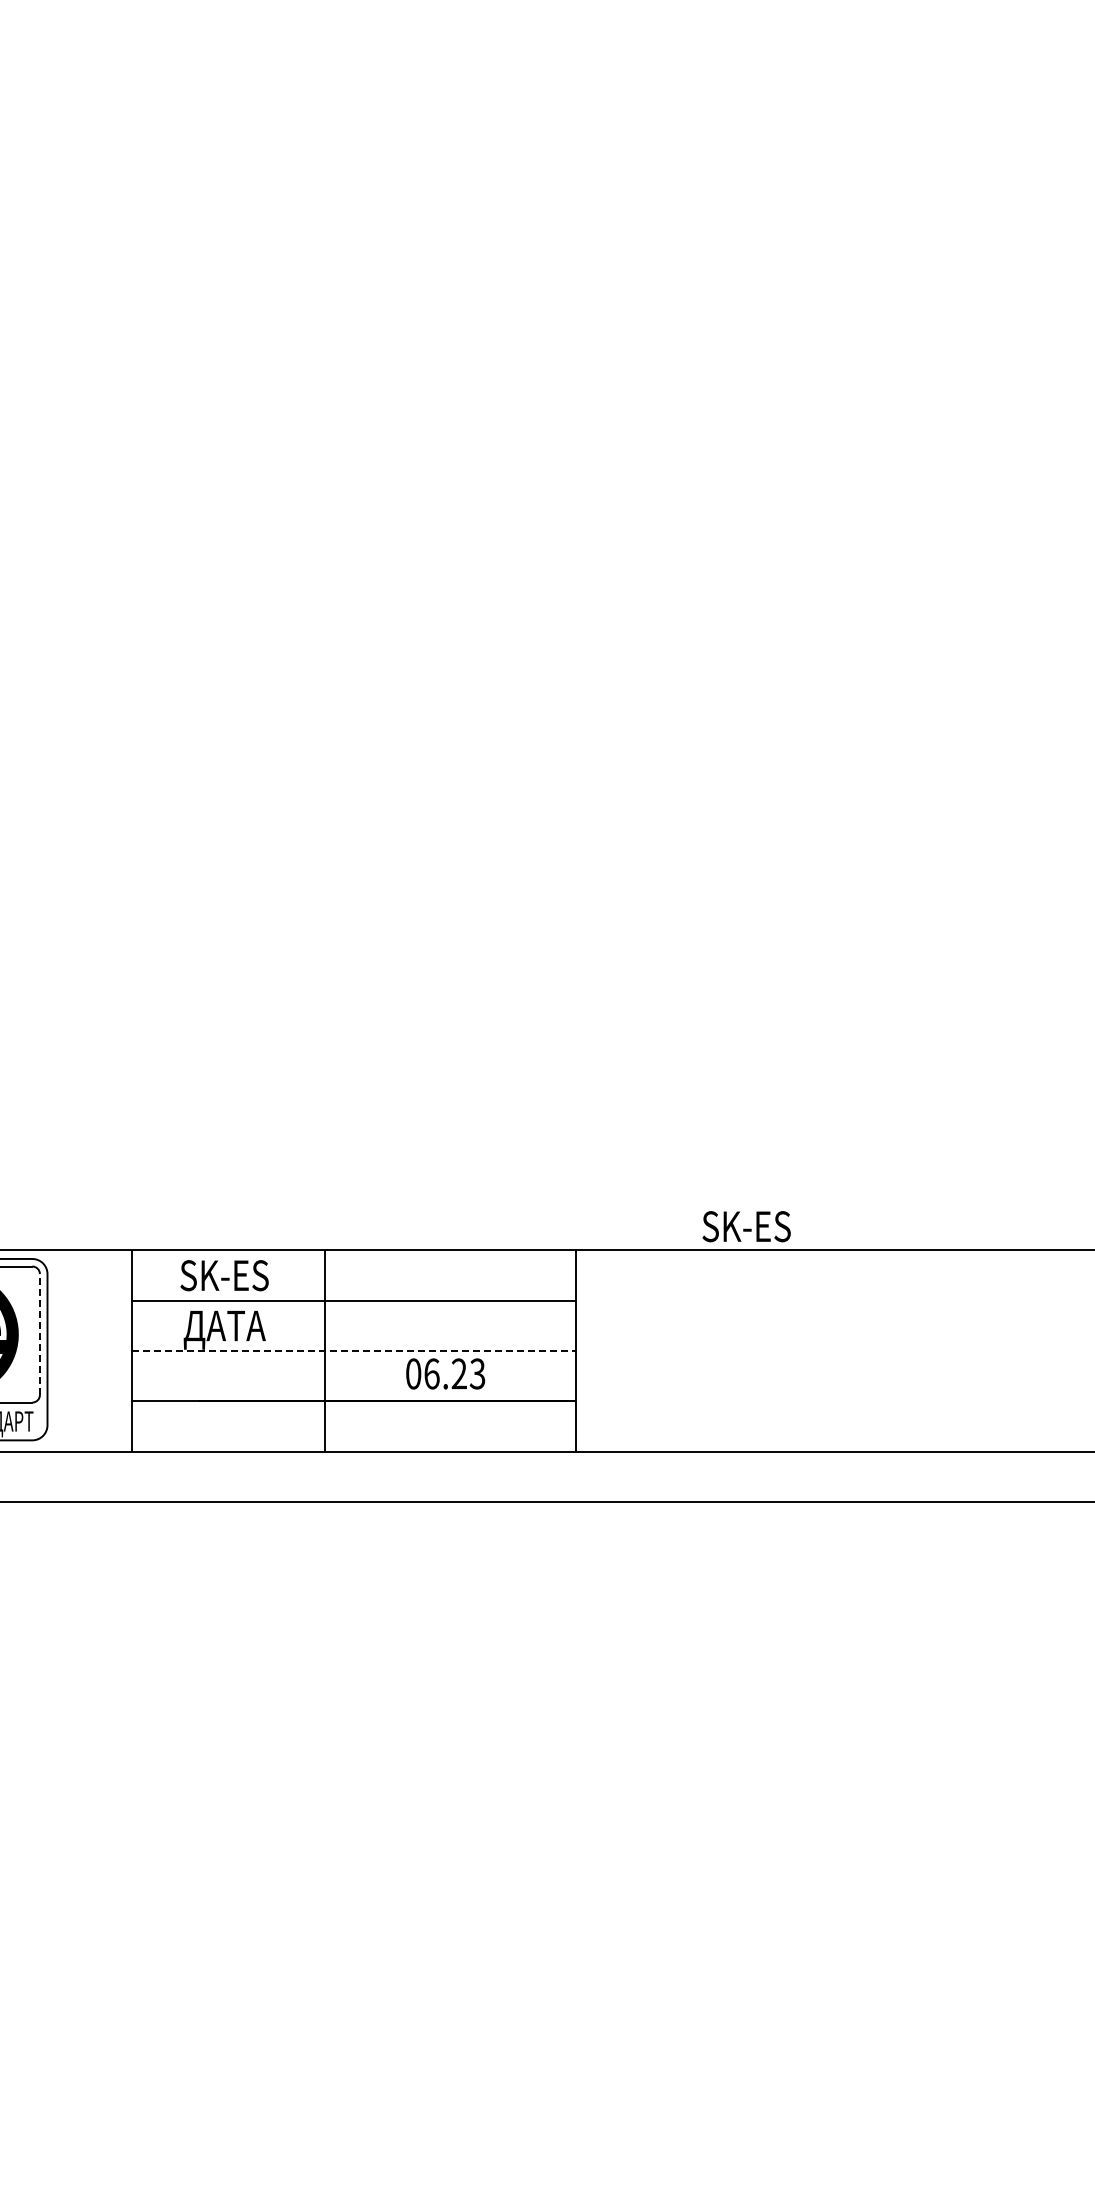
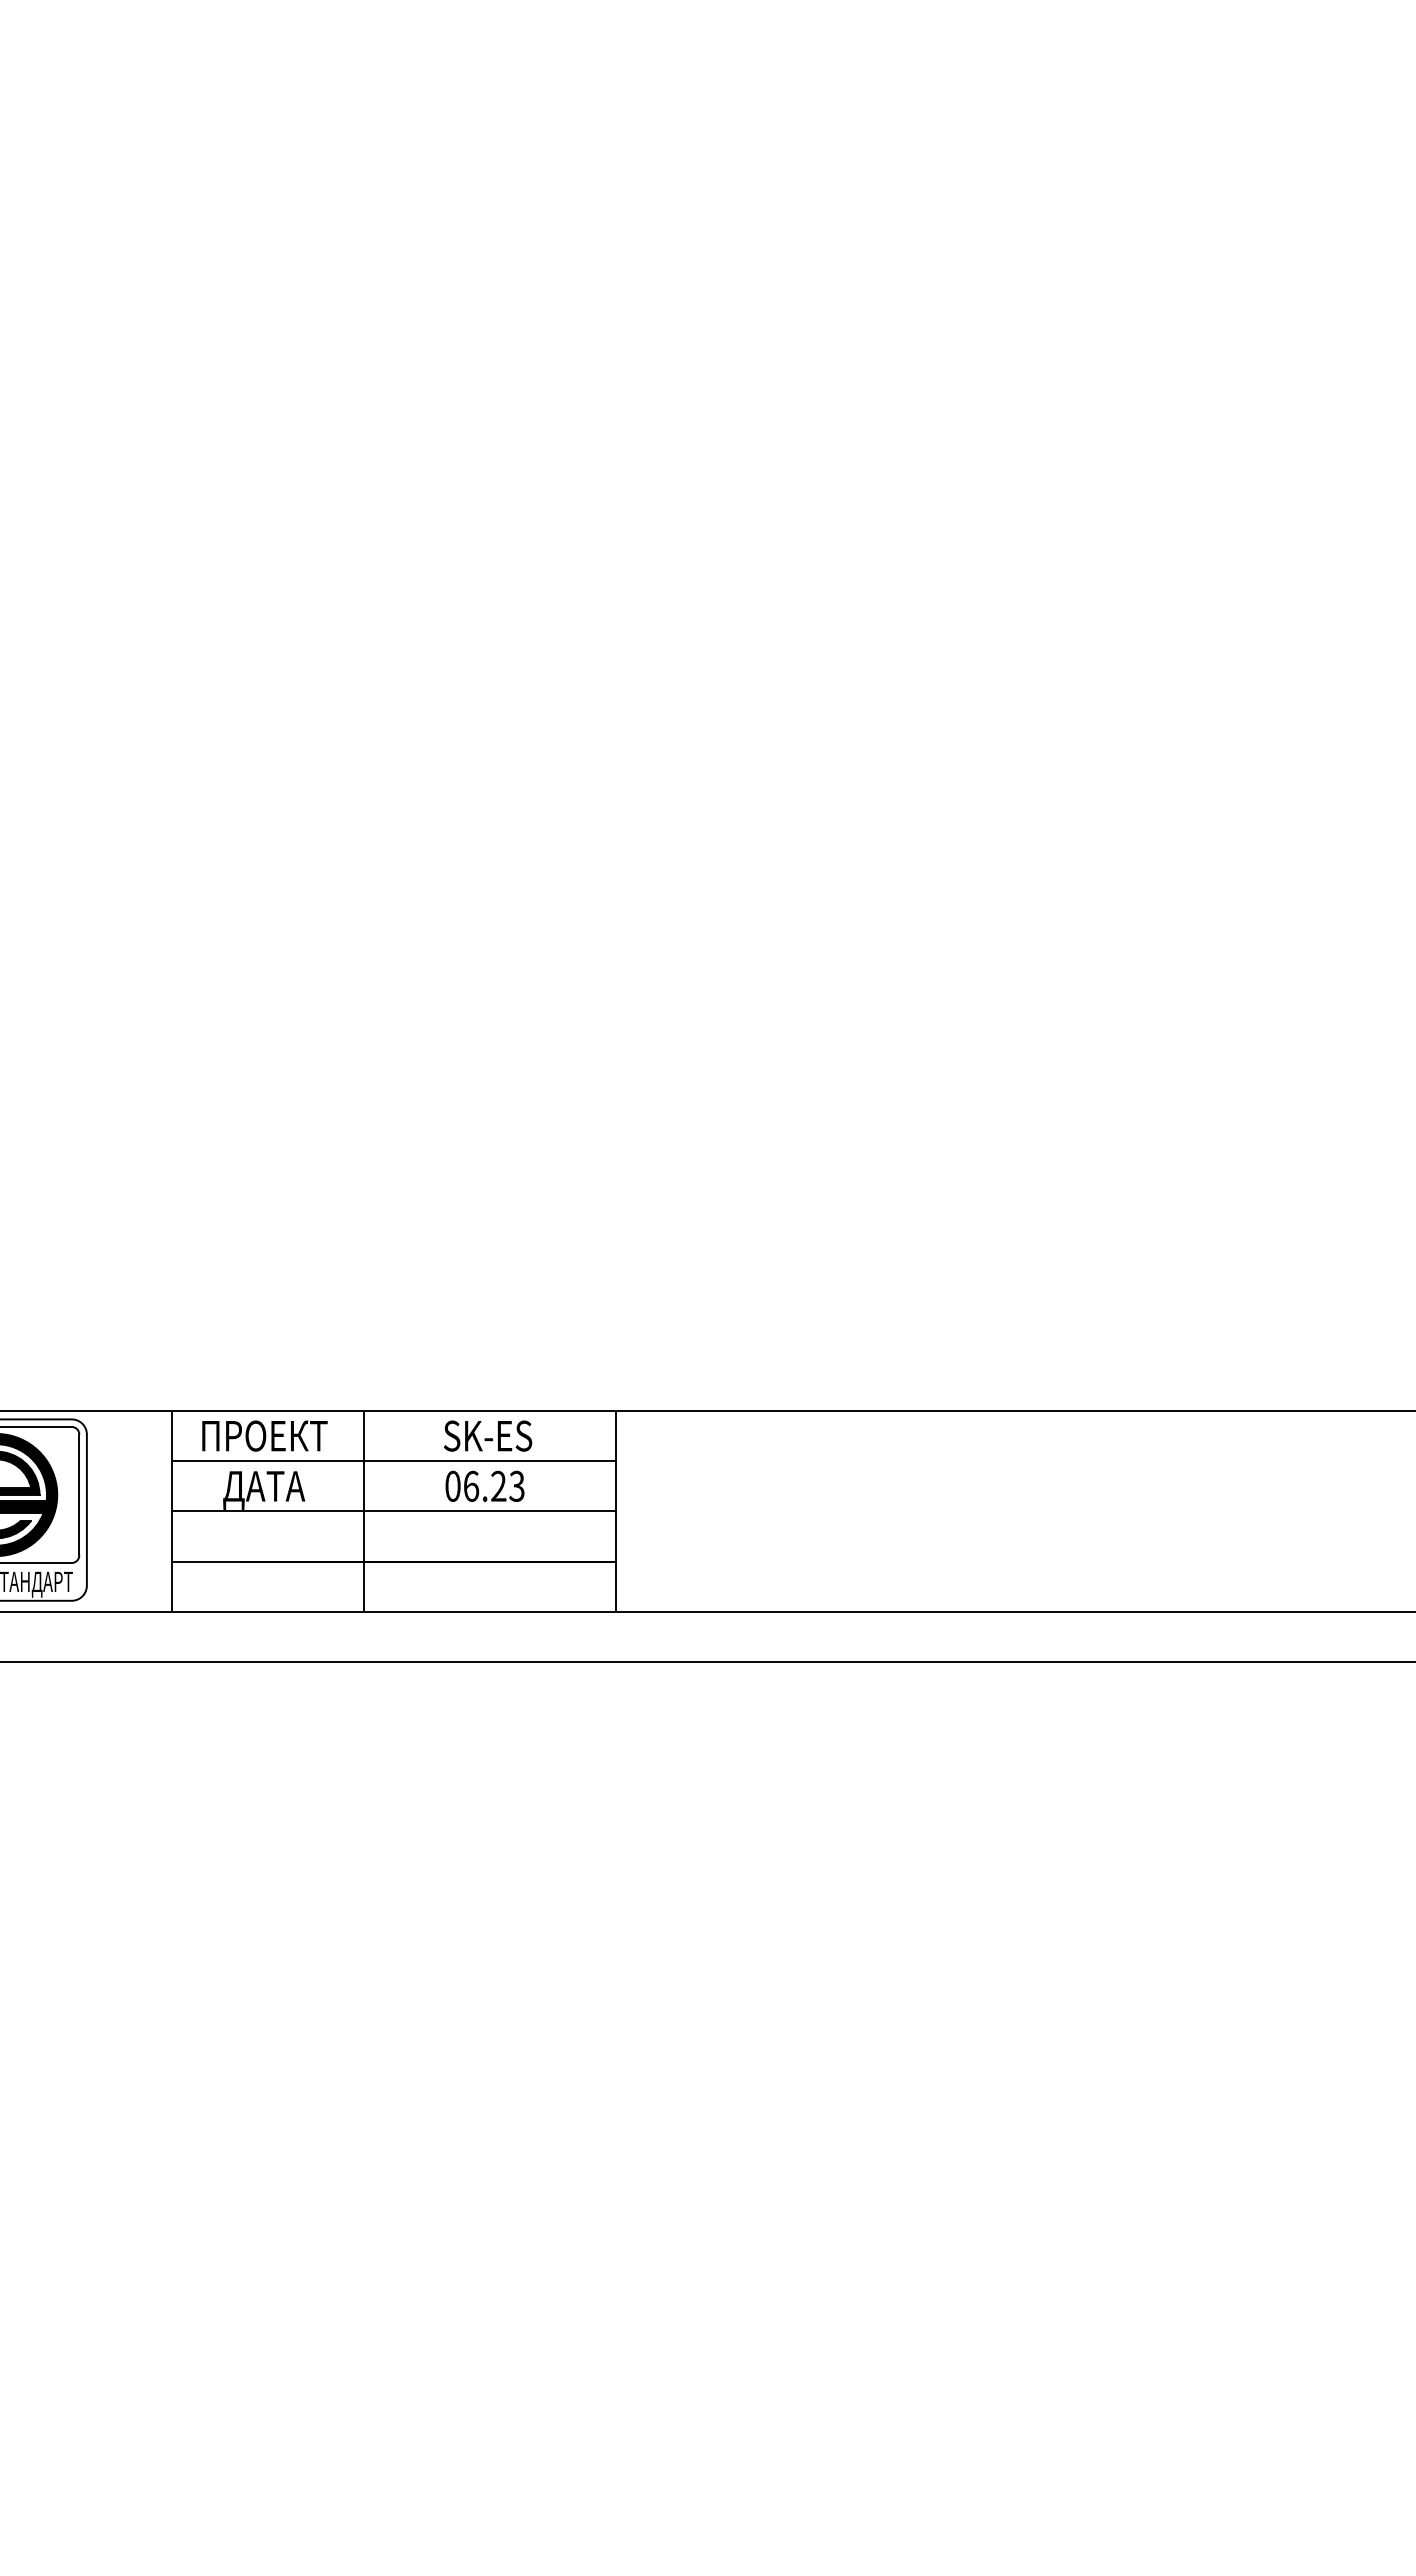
text: (747, 1226) -> (488, 1435), moved
text: (225, 1275) -> (264, 1435), SK-ES -> ПРОЕКТ
line: (40, 1334) -> (79, 1494), dashed -> solid
line: (355, 1351) -> (394, 1511), dashed -> solid
text: (445, 1373) -> (484, 1485), moved

